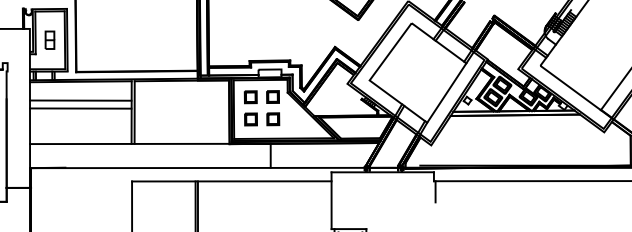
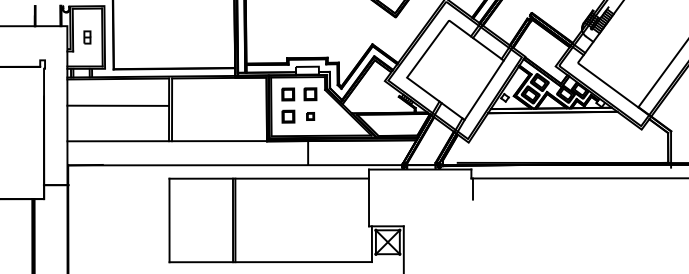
part: (50, 40) -> (87, 37), size x0.7
line: (80, 100) -> (117, 97), removed
part: (273, 119) -> (310, 116), size x0.6

